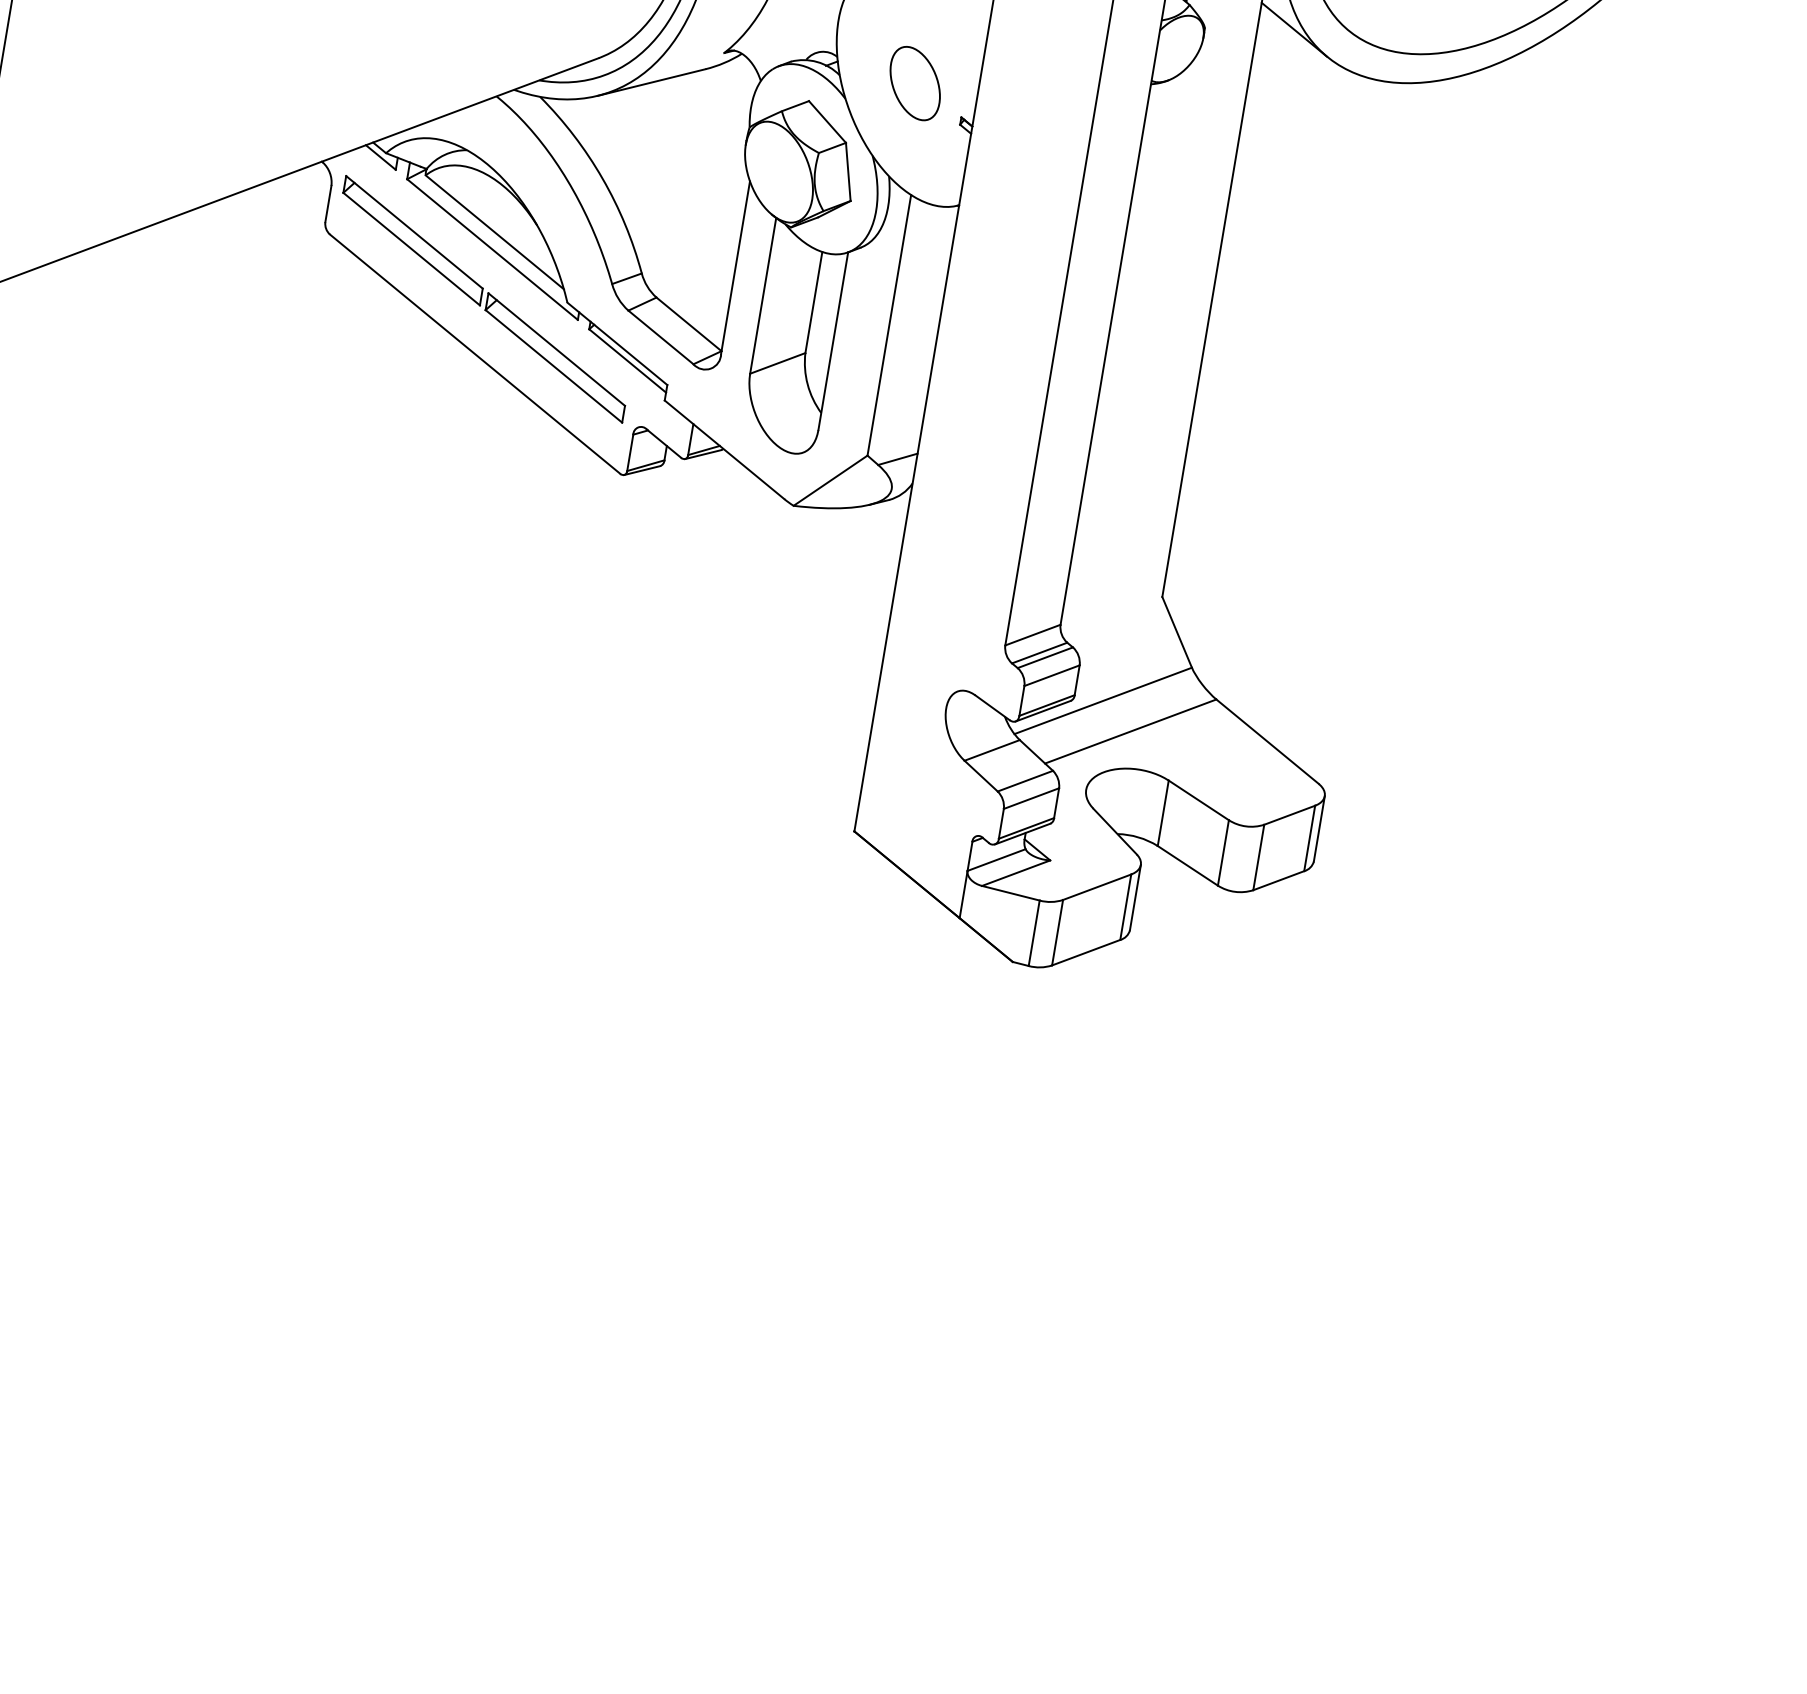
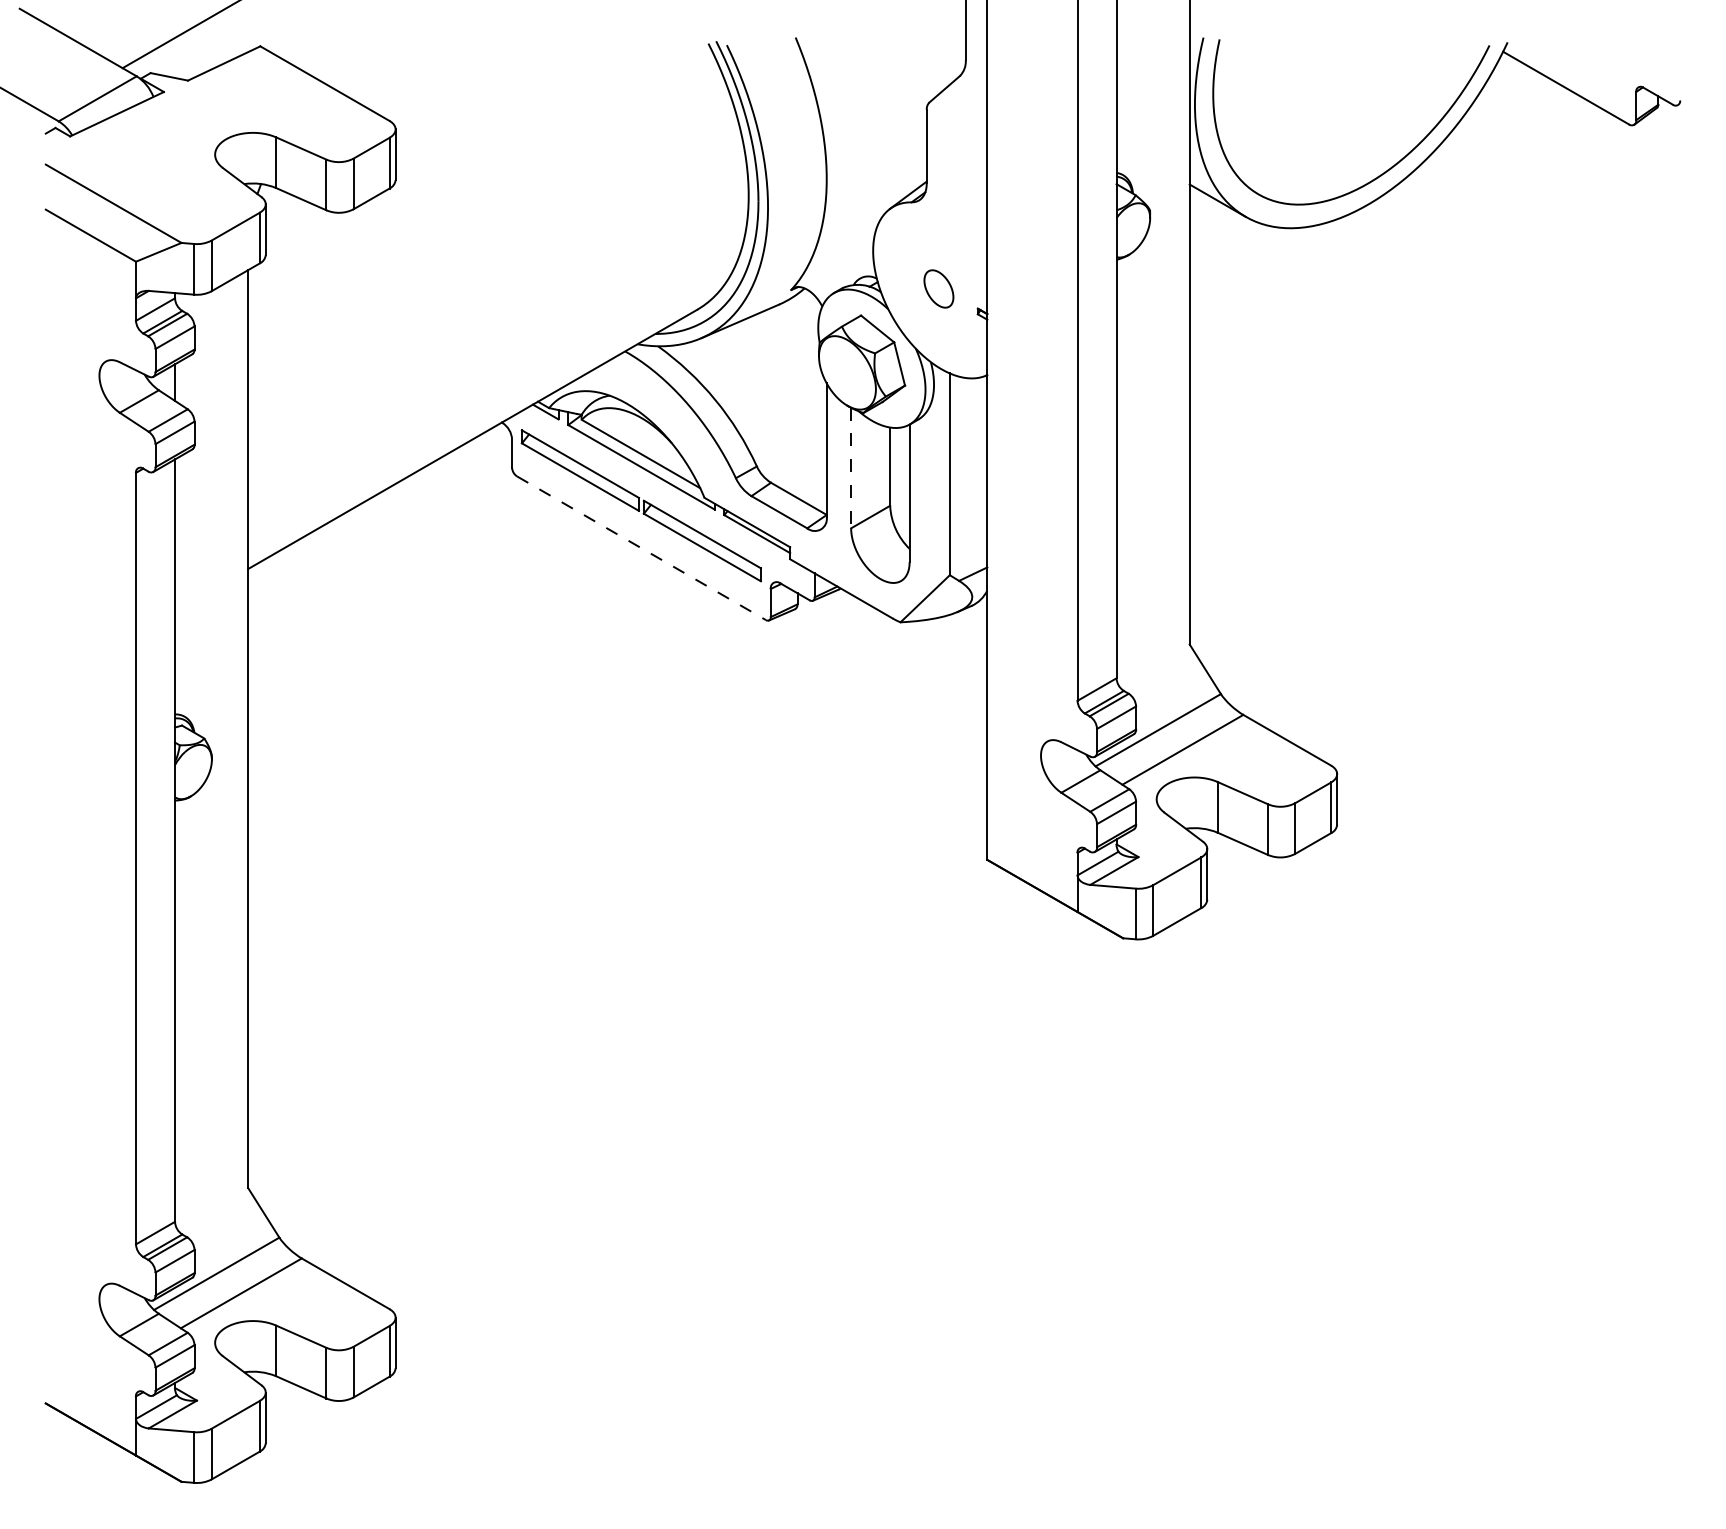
part: (914, 82) -> (938, 288), size x0.7
line: (763, 296) -> (851, 468), solid -> dashed
line: (475, 354) -> (641, 548), solid -> dashed

